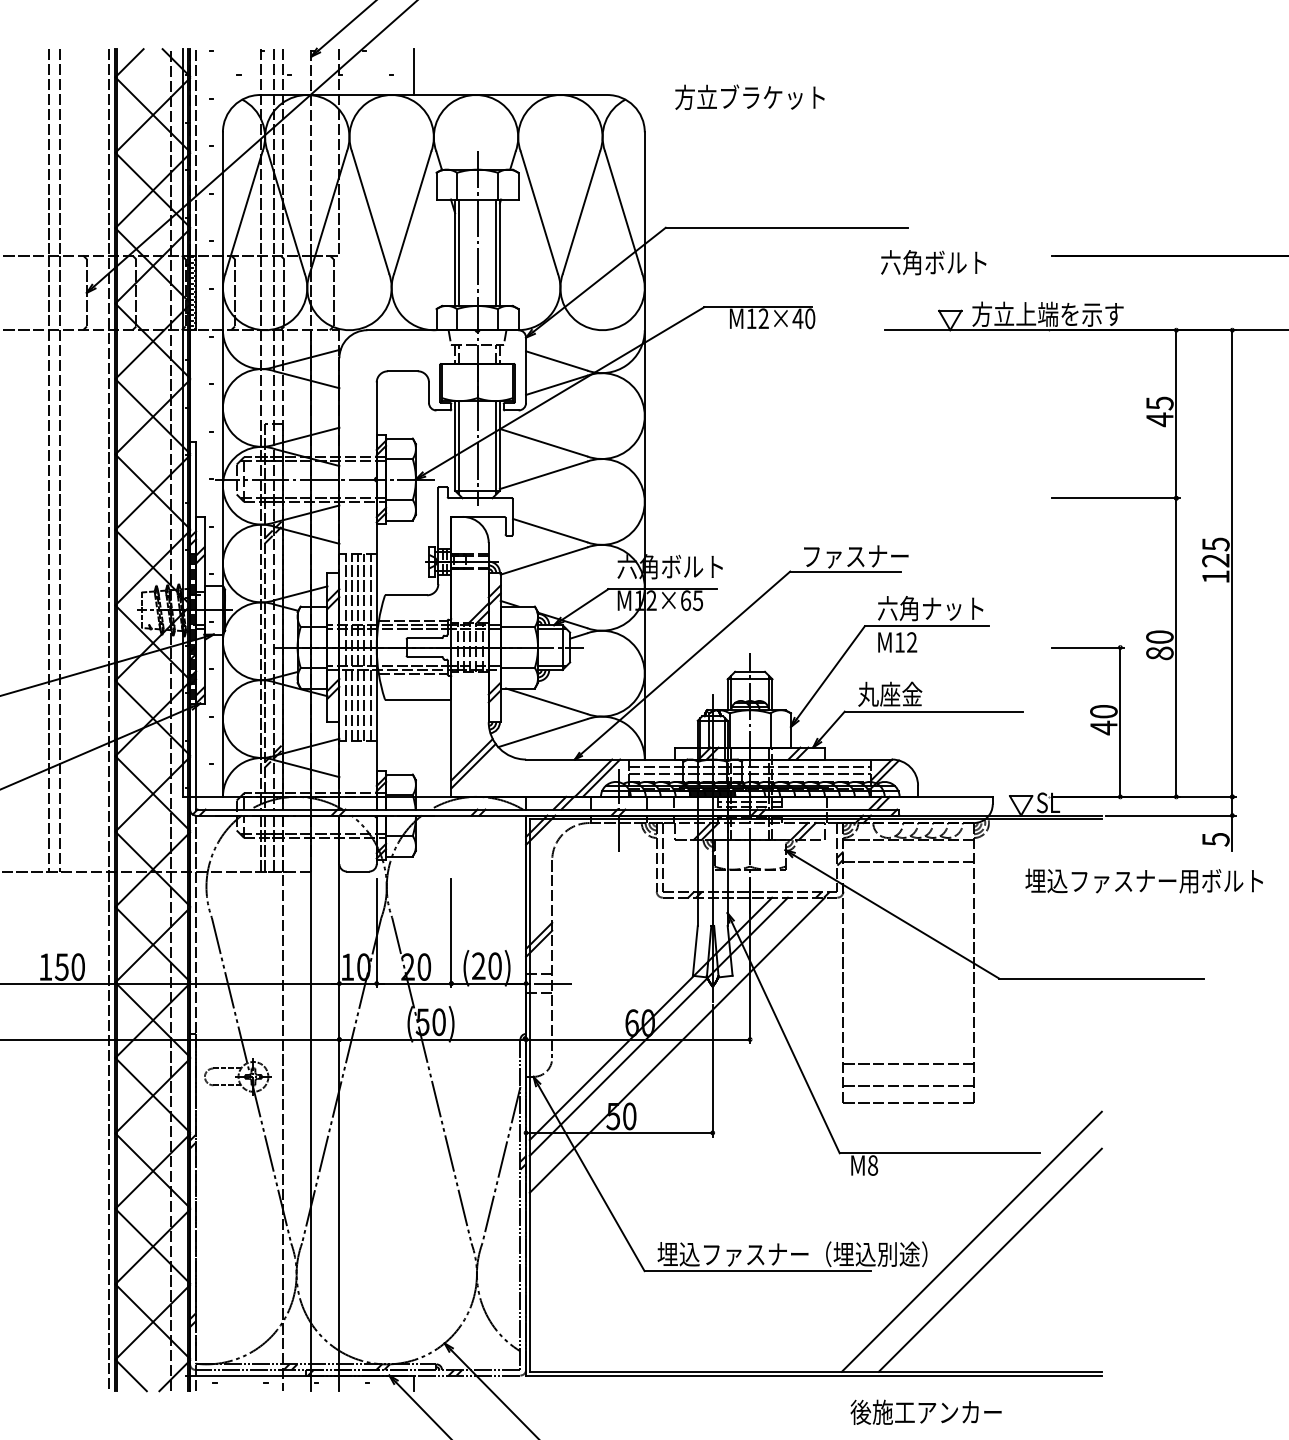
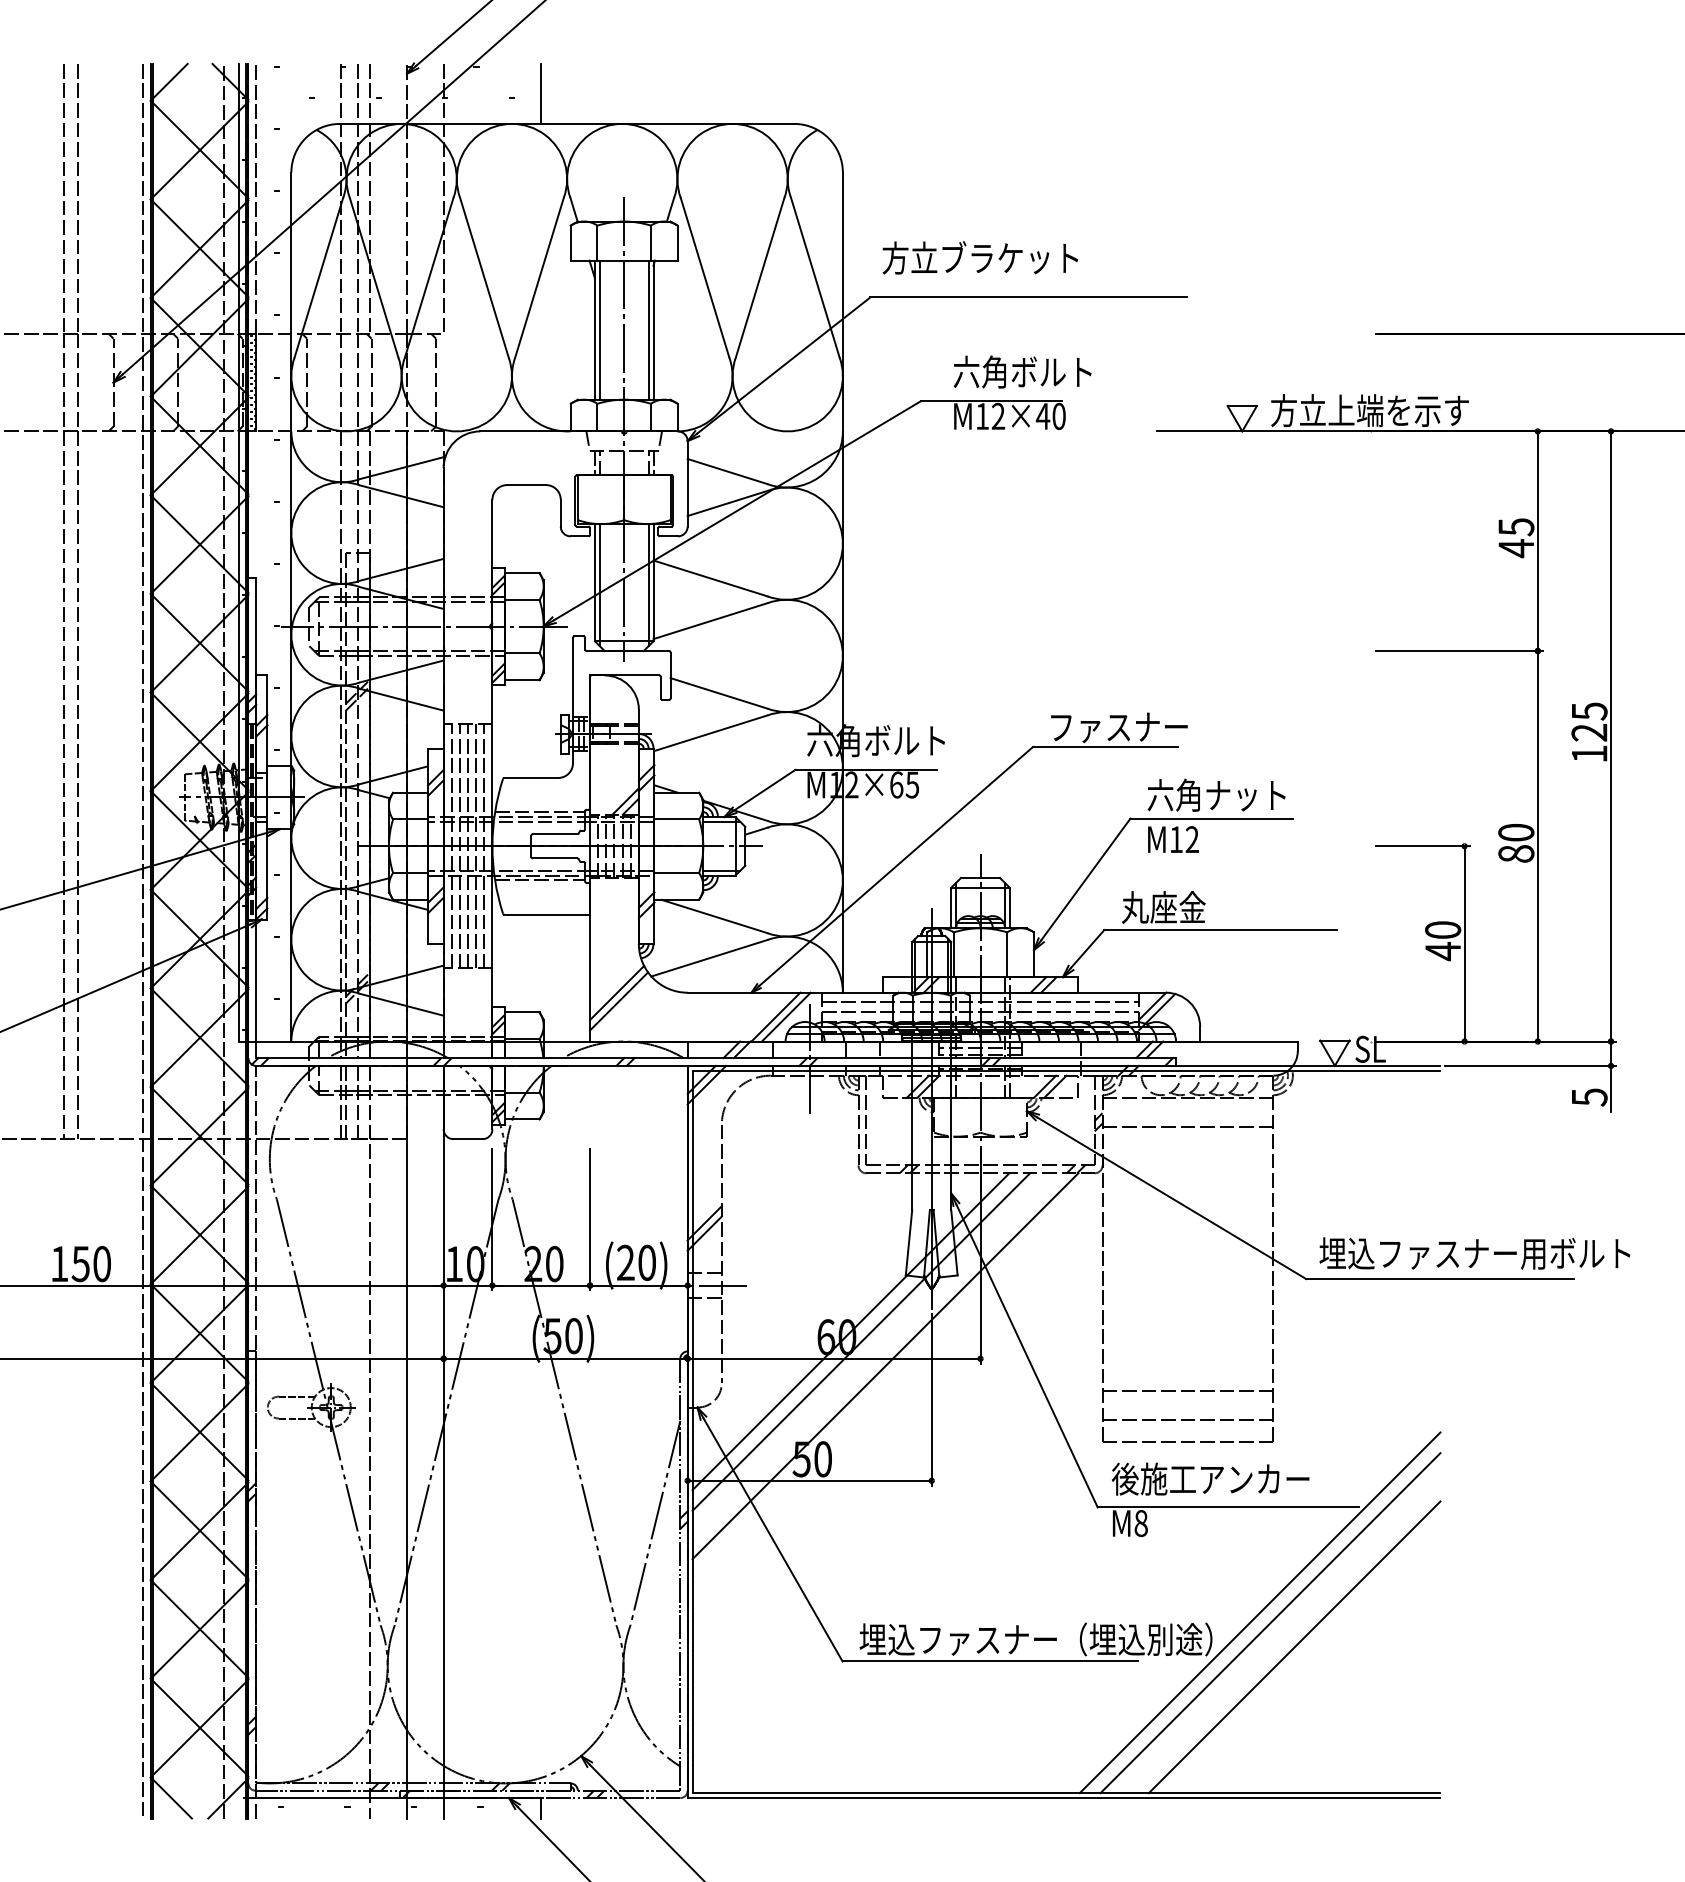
text: (749, 96) -> (979, 257), moved
text: (933, 262) -> (1022, 371), moved
text: (1143, 881) -> (1474, 1253), moved
line: (963, 1233) -> (1259, 1612), added
text: (925, 1411) -> (1210, 1478), moved

